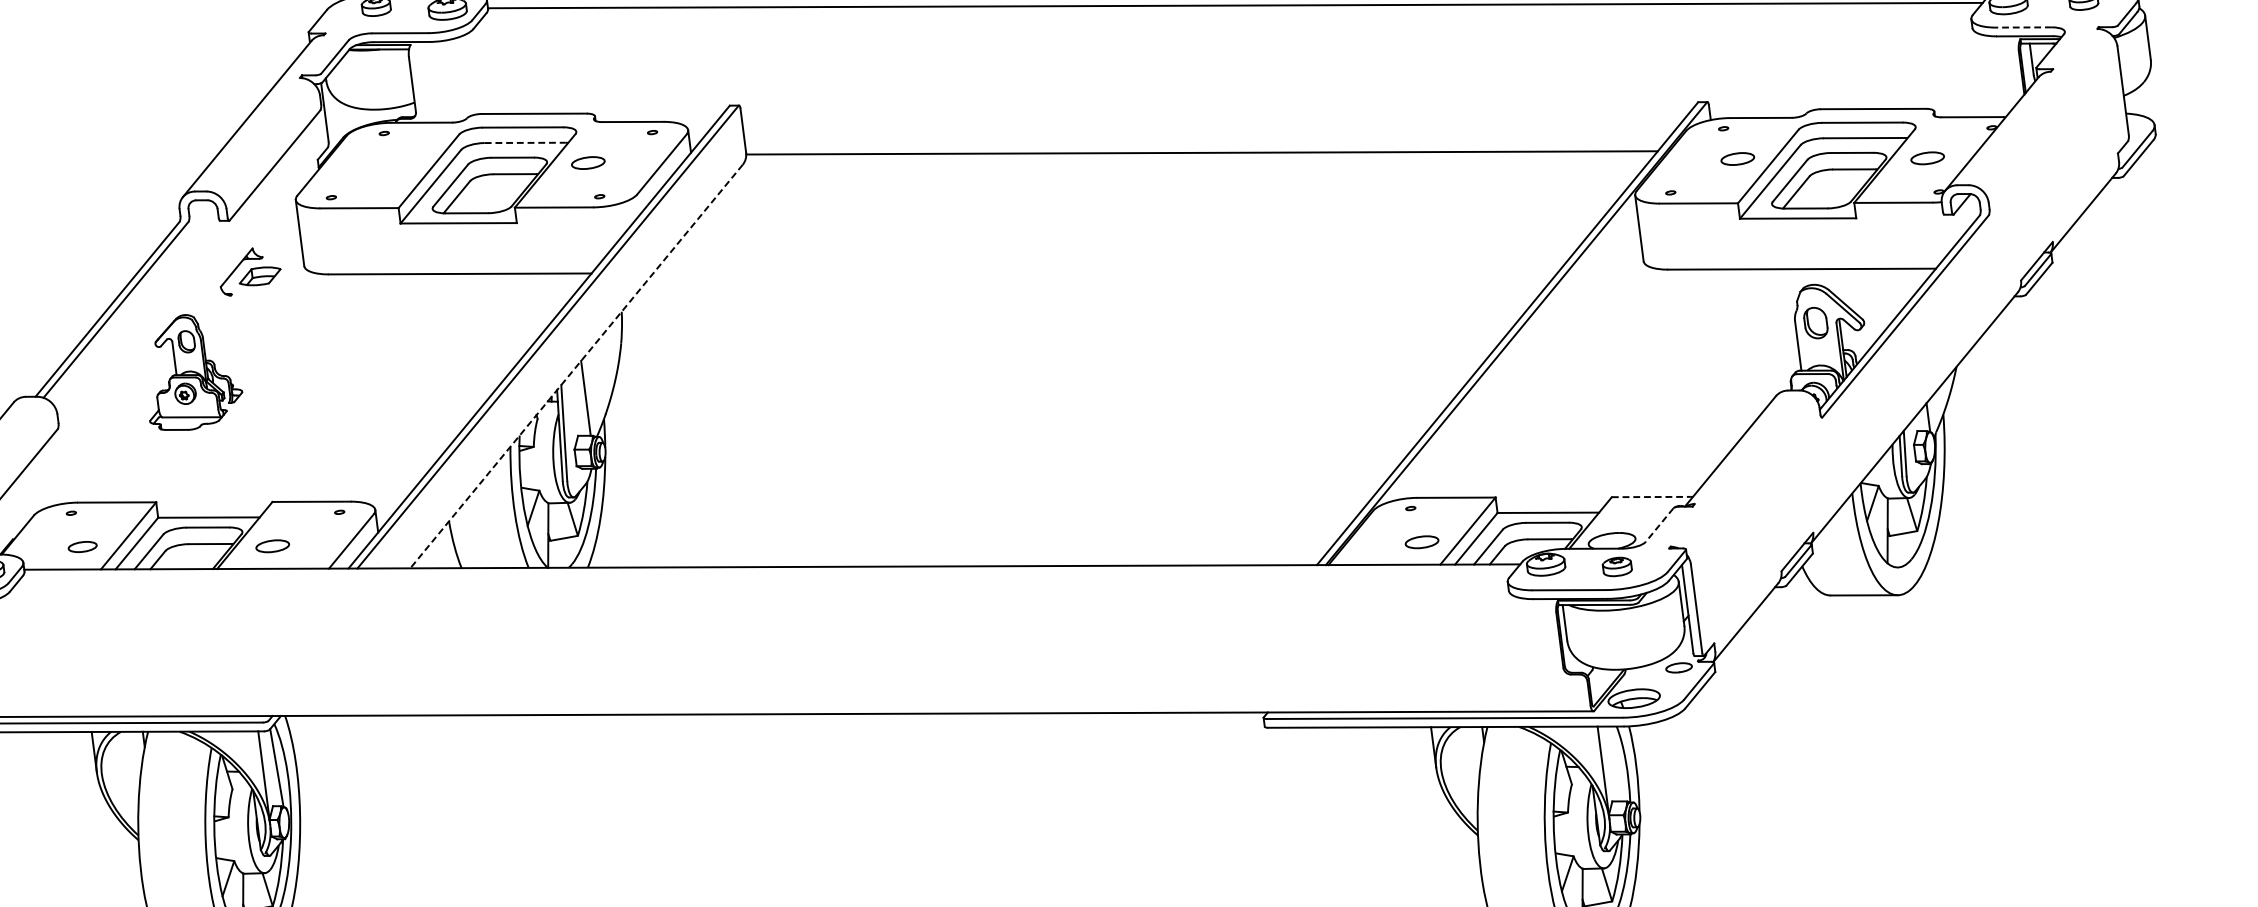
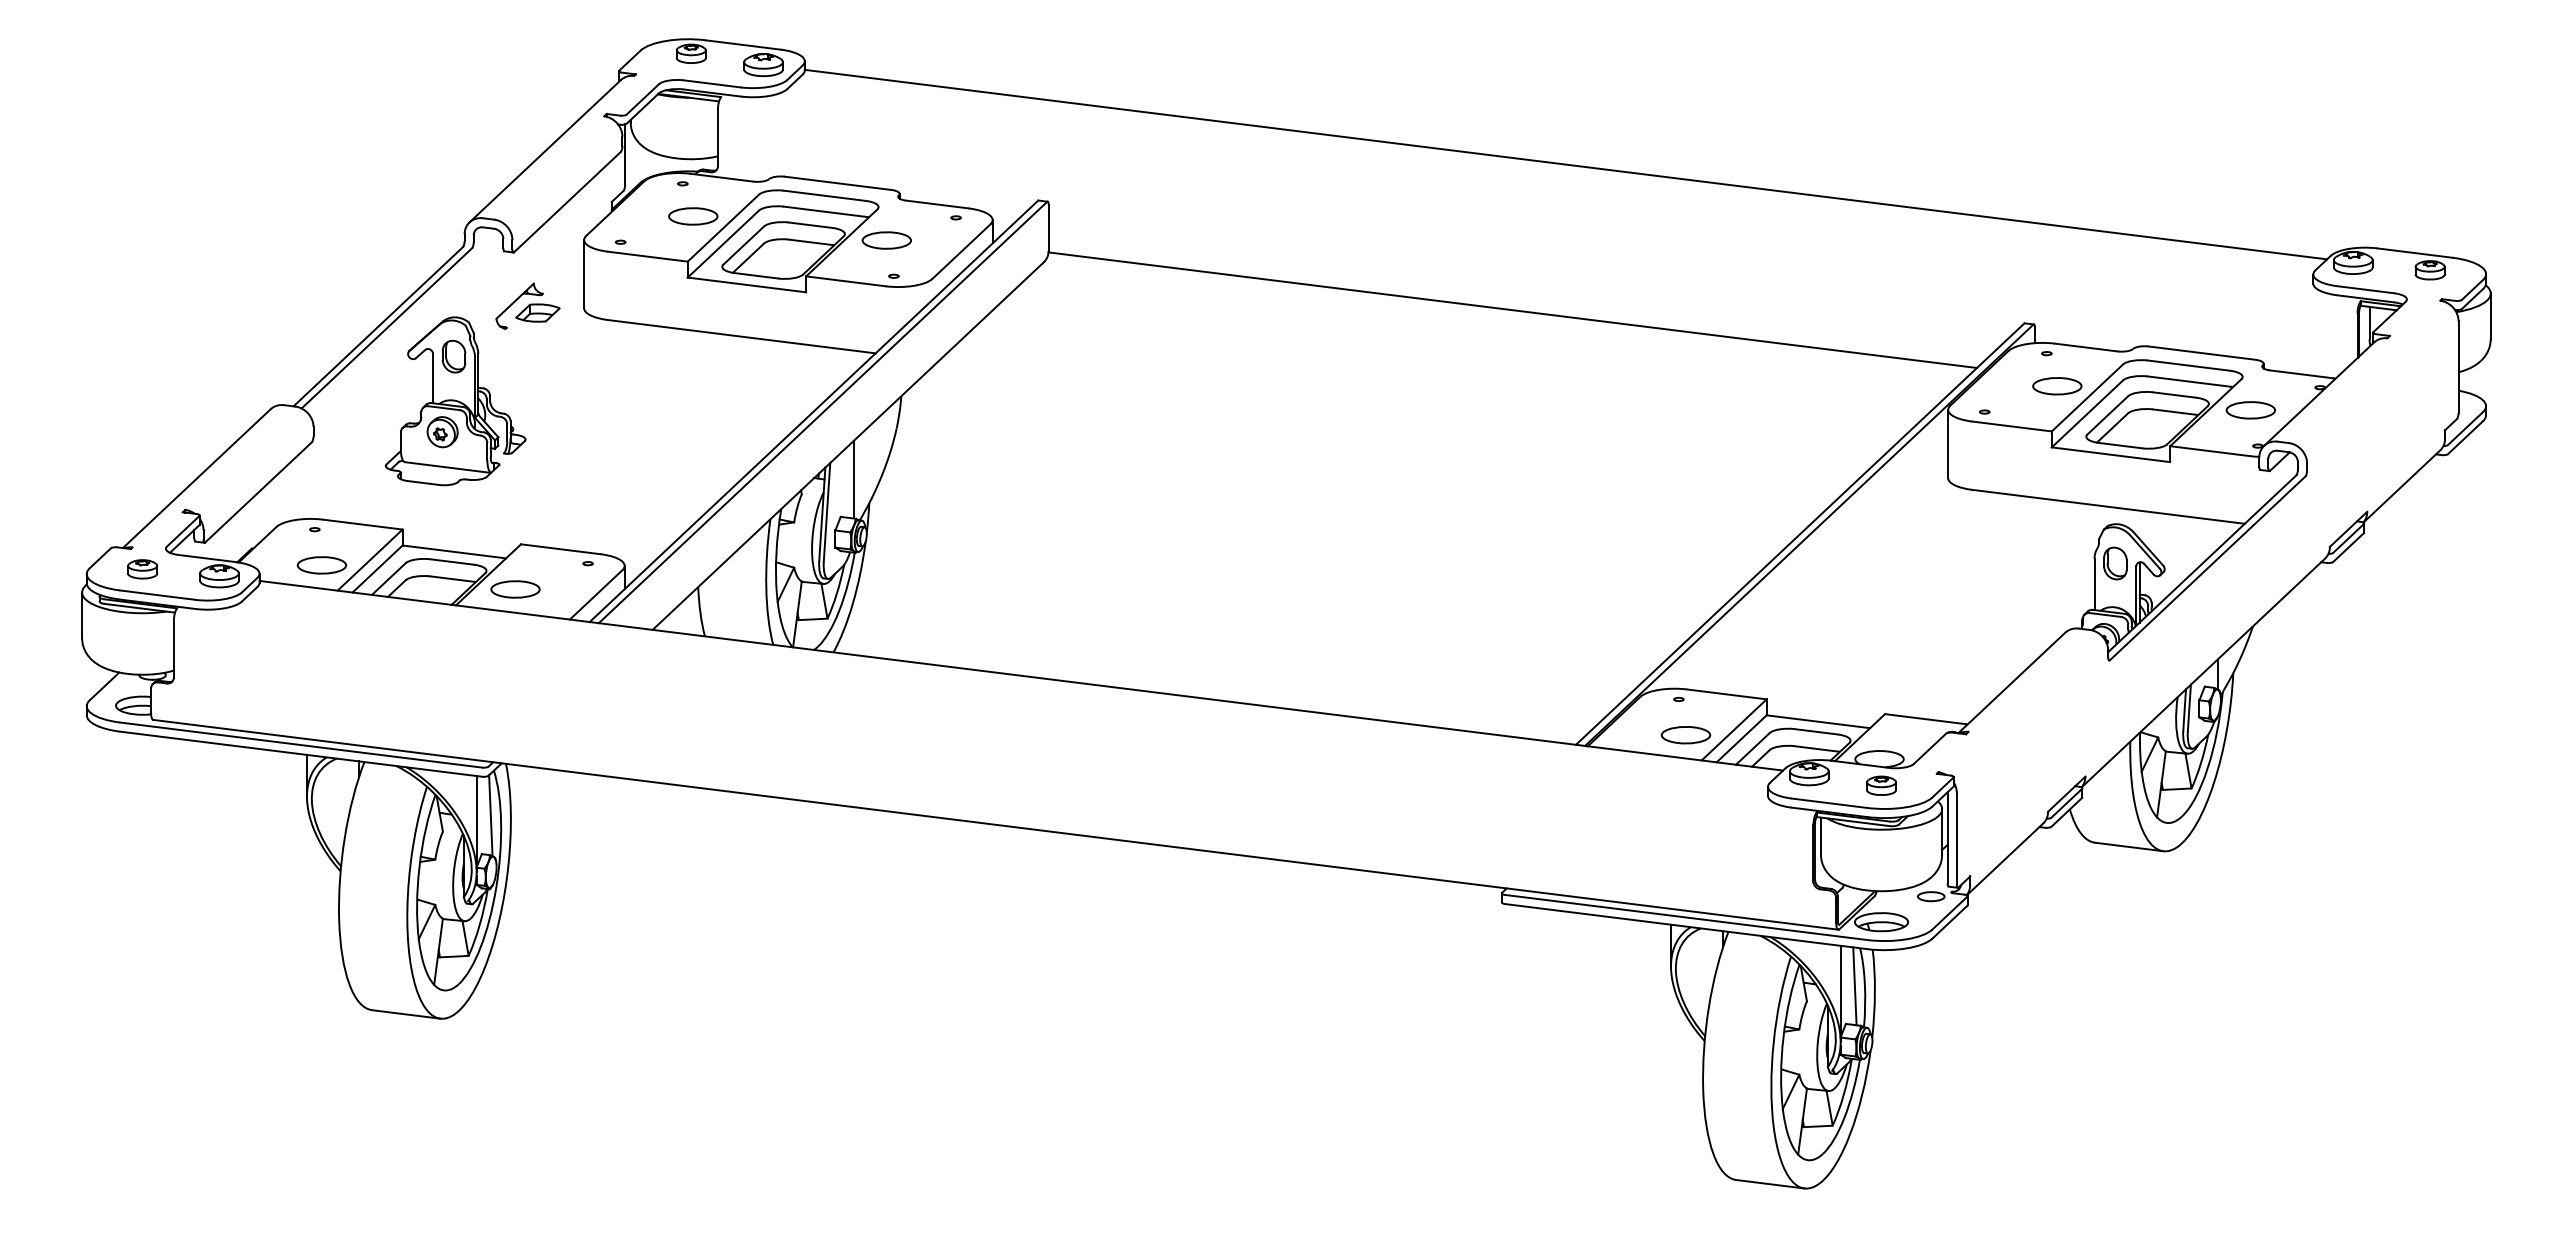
line: (2023, 27) -> (2365, 289), dashed -> solid
line: (525, 142) -> (825, 211), dashed -> solid
part: (1927, 158) -> (2250, 410), size x1.43
part: (1737, 159) -> (2057, 386), size x1.43
part: (398, 163) -> (693, 216), added
part: (588, 163) -> (886, 240), size x1.43
line: (575, 366) -> (847, 446), dashed -> solid
part: (191, 372) -> (455, 401), size x1.43
line: (1651, 497) -> (1925, 719), dashed -> solid
line: (1659, 525) -> (1929, 749), dashed -> solid
part: (1421, 542) -> (1685, 735), size x1.43
part: (272, 546) -> (515, 589), size x1.43
part: (82, 547) -> (321, 565), size x1.67
line: (1616, 764) -> (1854, 986), added

